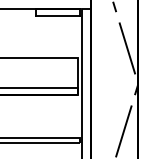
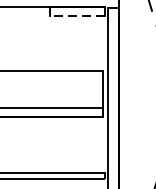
line: (58, 15) -> (78, 16), solid -> dashed

